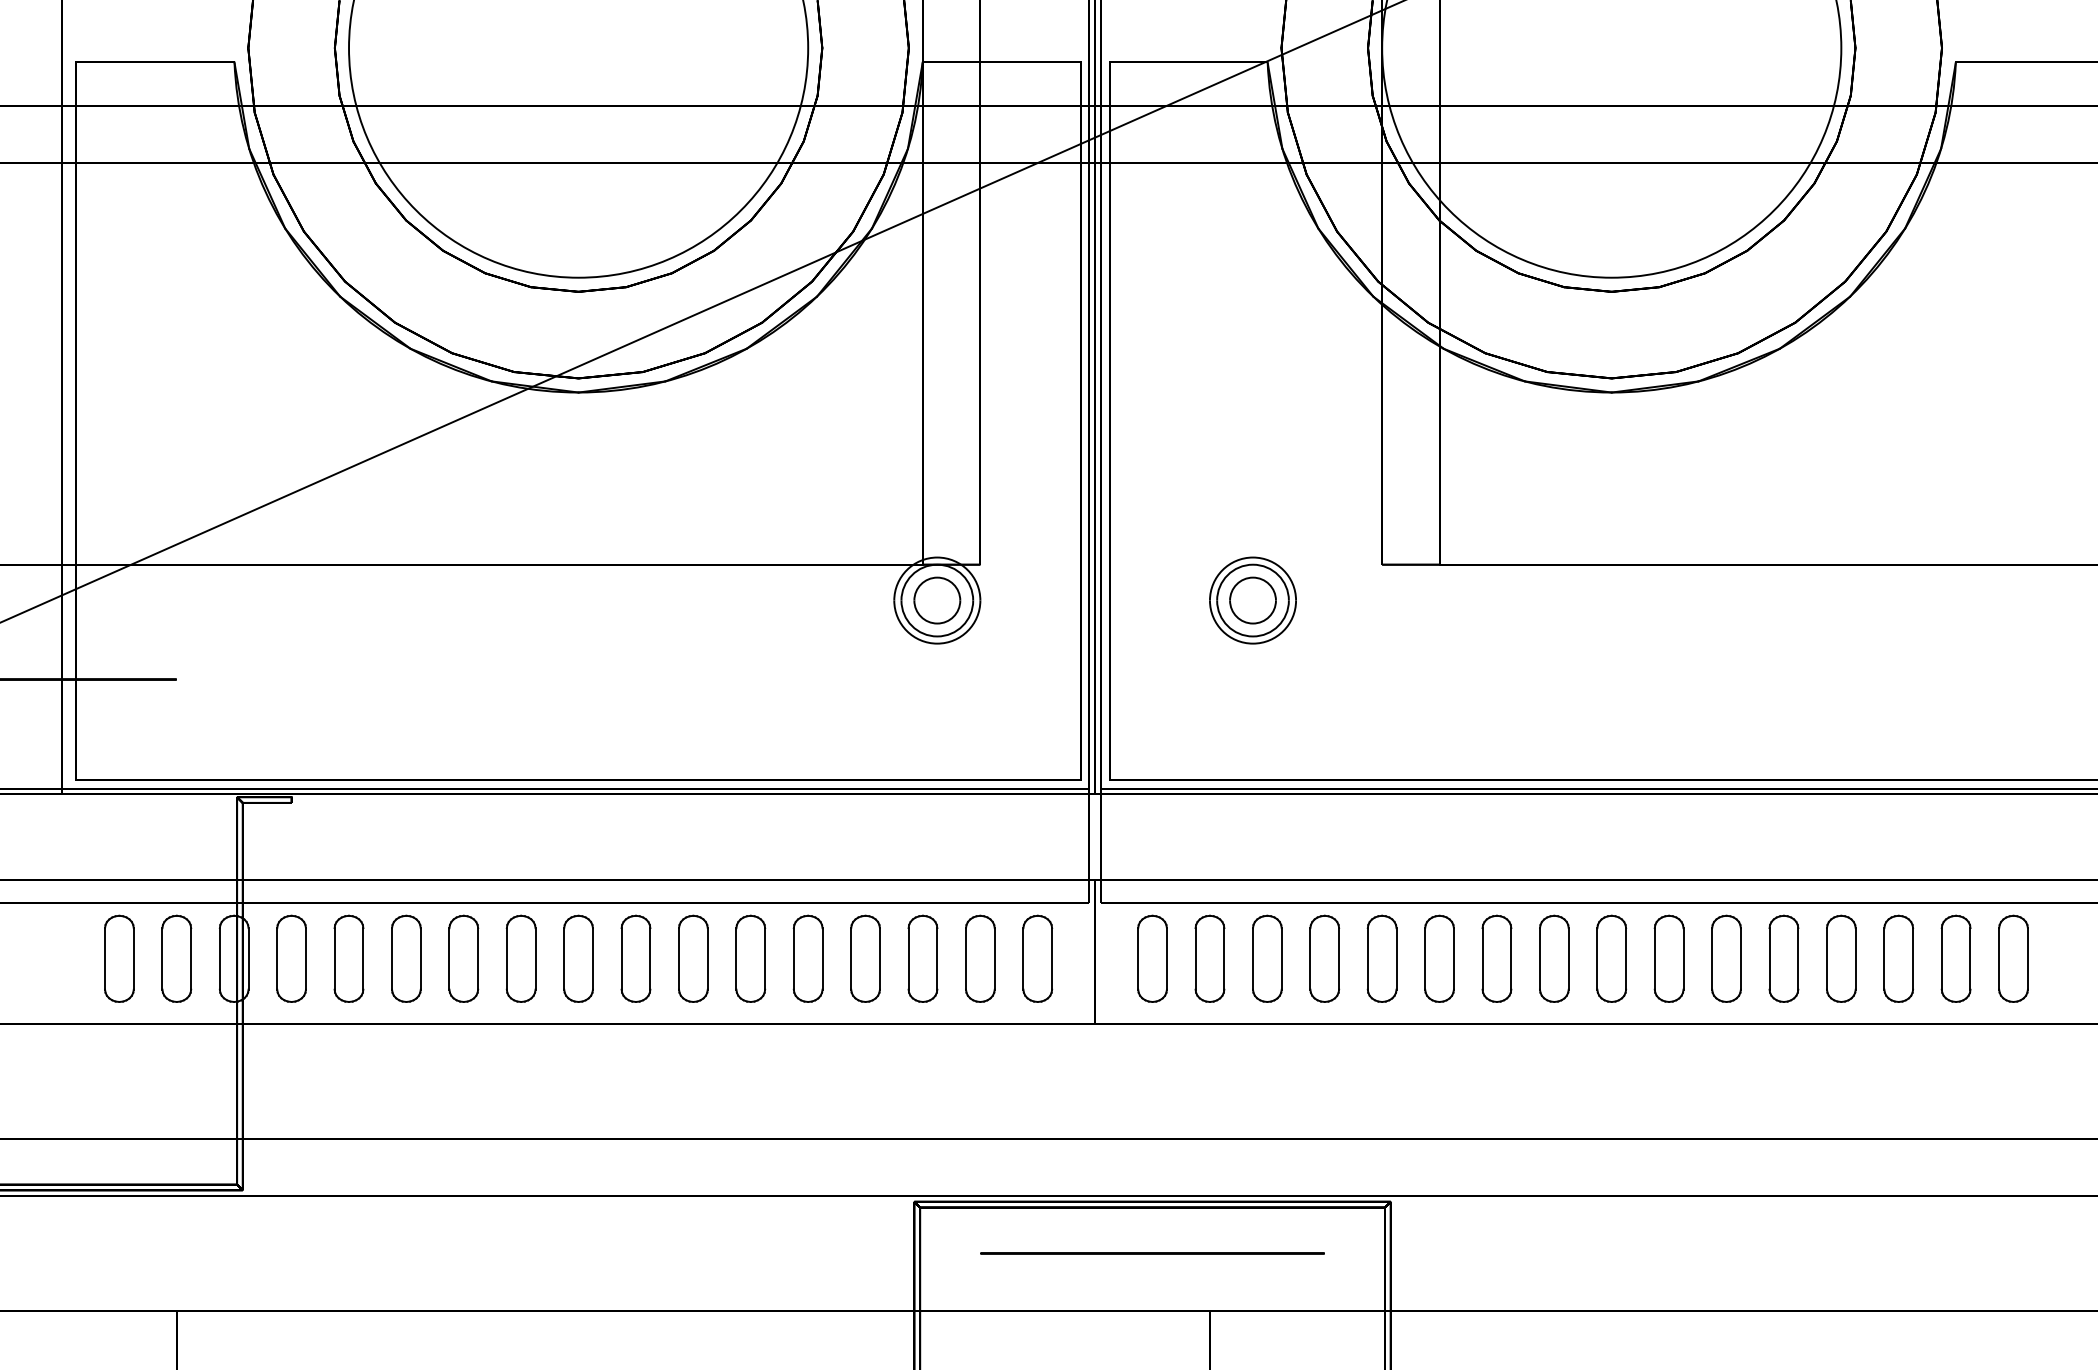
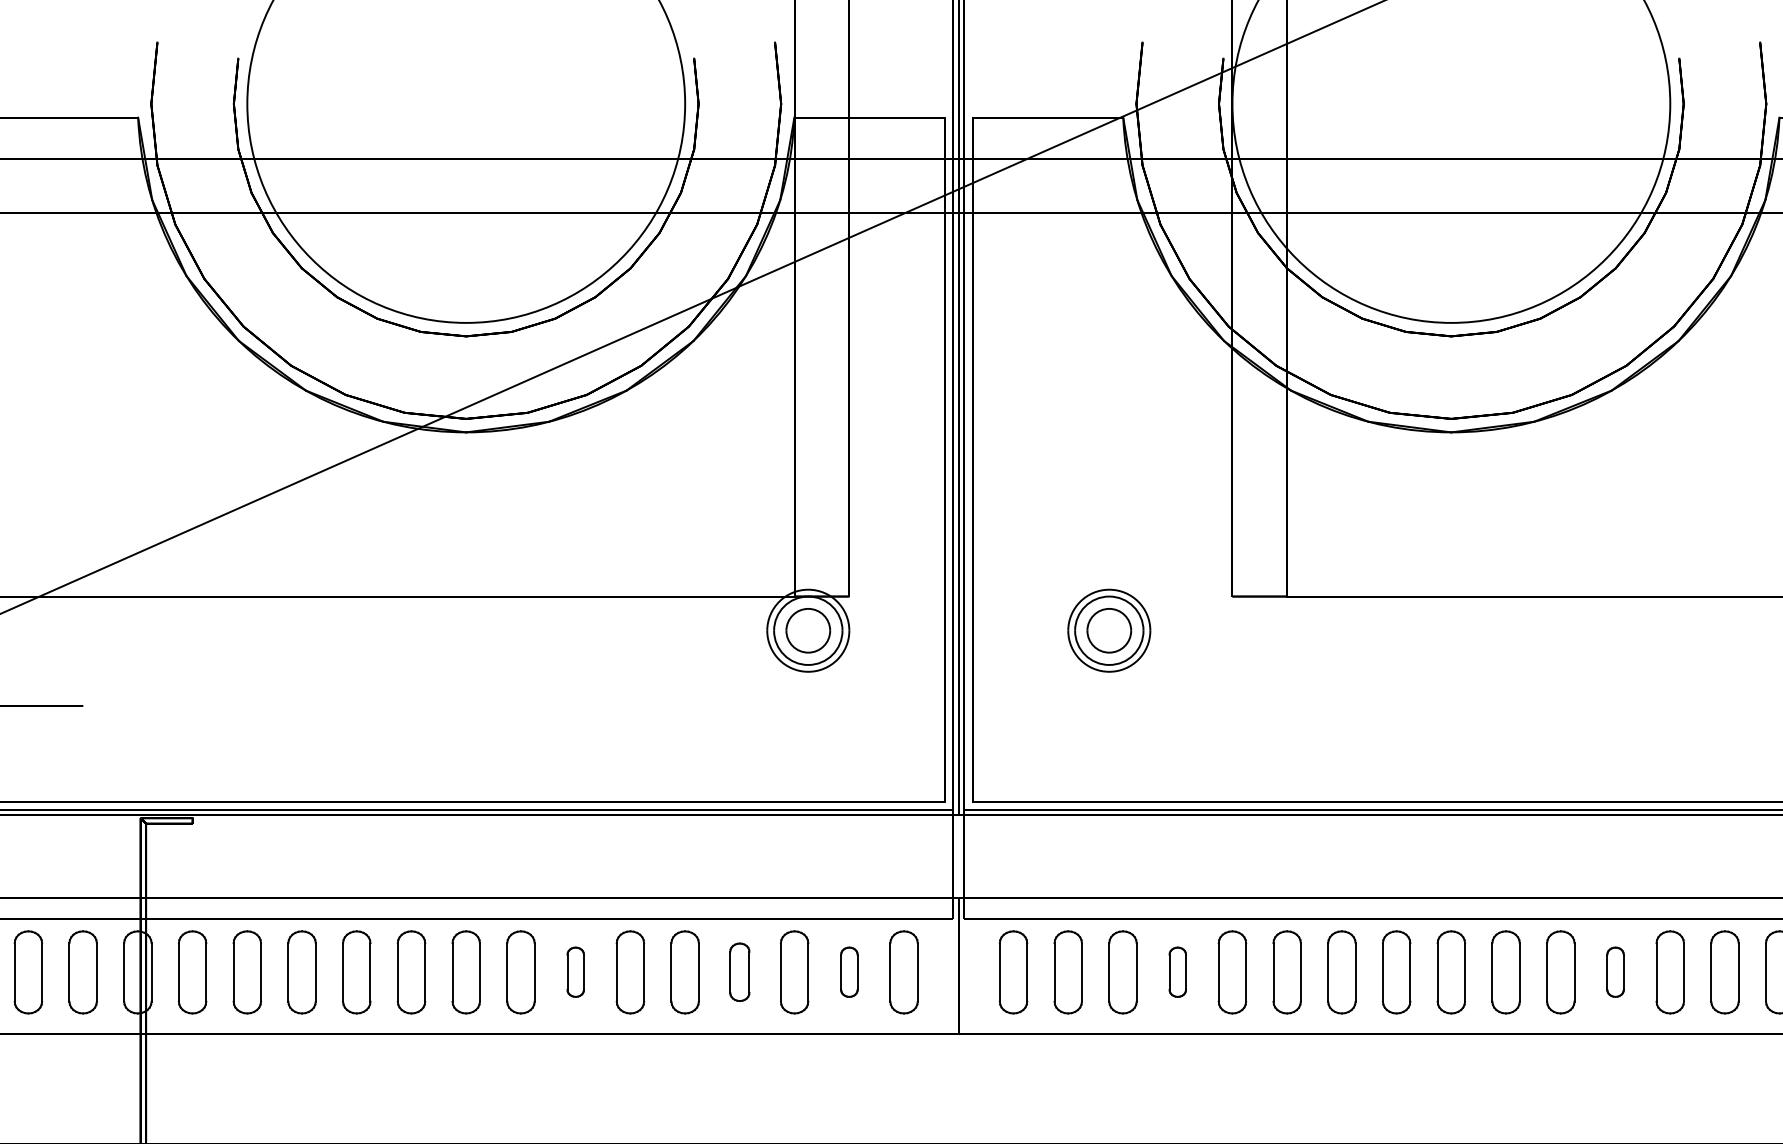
part: (693, 958) -> (575, 972), size x0.6
part: (865, 958) -> (739, 972), size x0.7
part: (980, 958) -> (849, 972), size x0.6
part: (1324, 958) -> (1177, 972), size x0.6
part: (1783, 958) -> (1615, 972), size x0.6

